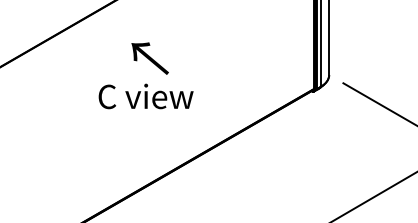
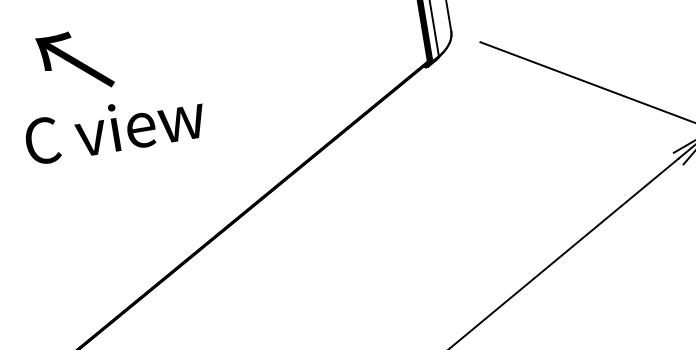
text: (149, 58) -> (73, 61), moved

